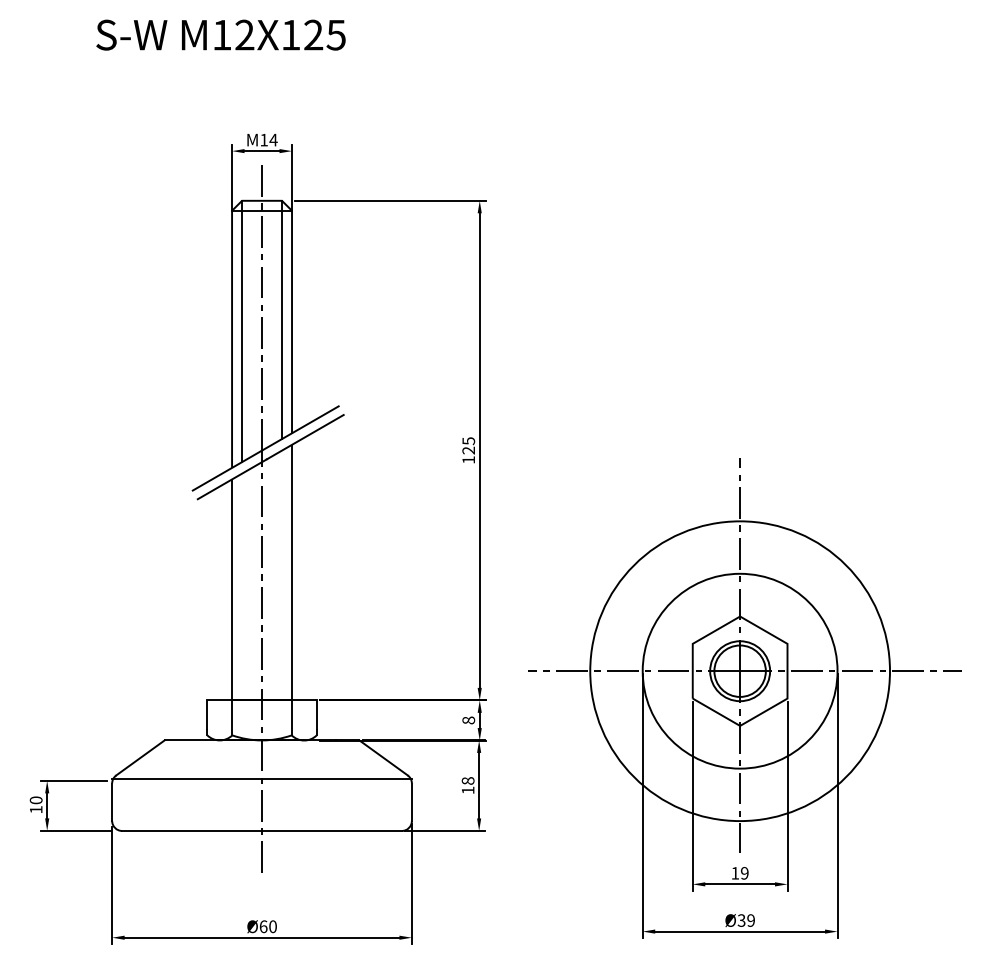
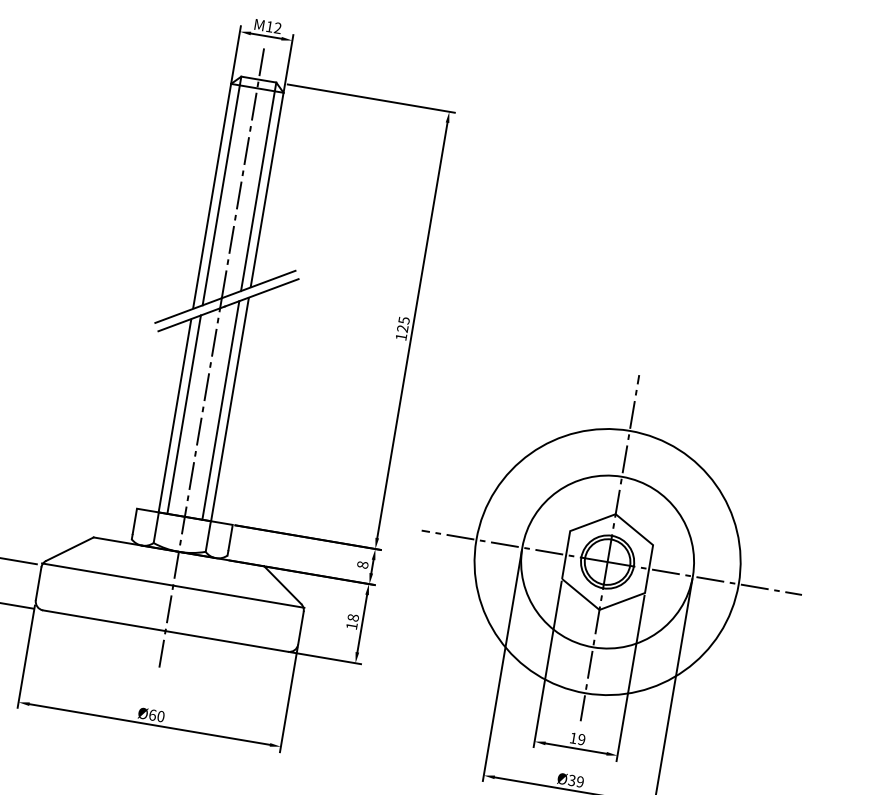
text: (273, 139) -> (277, 27), 14 -> 12
line: (282, 575) -> (221, 410), added
line: (242, 586) -> (184, 414), added

